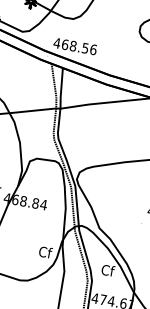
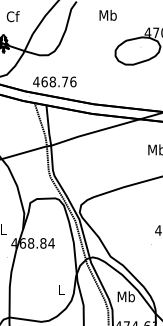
text: (85, 47) -> (65, 81), 468.56 -> 468.76
text: (45, 252) -> (61, 289), Cf -> L
text: (107, 270) -> (125, 296), Cf -> Mb

